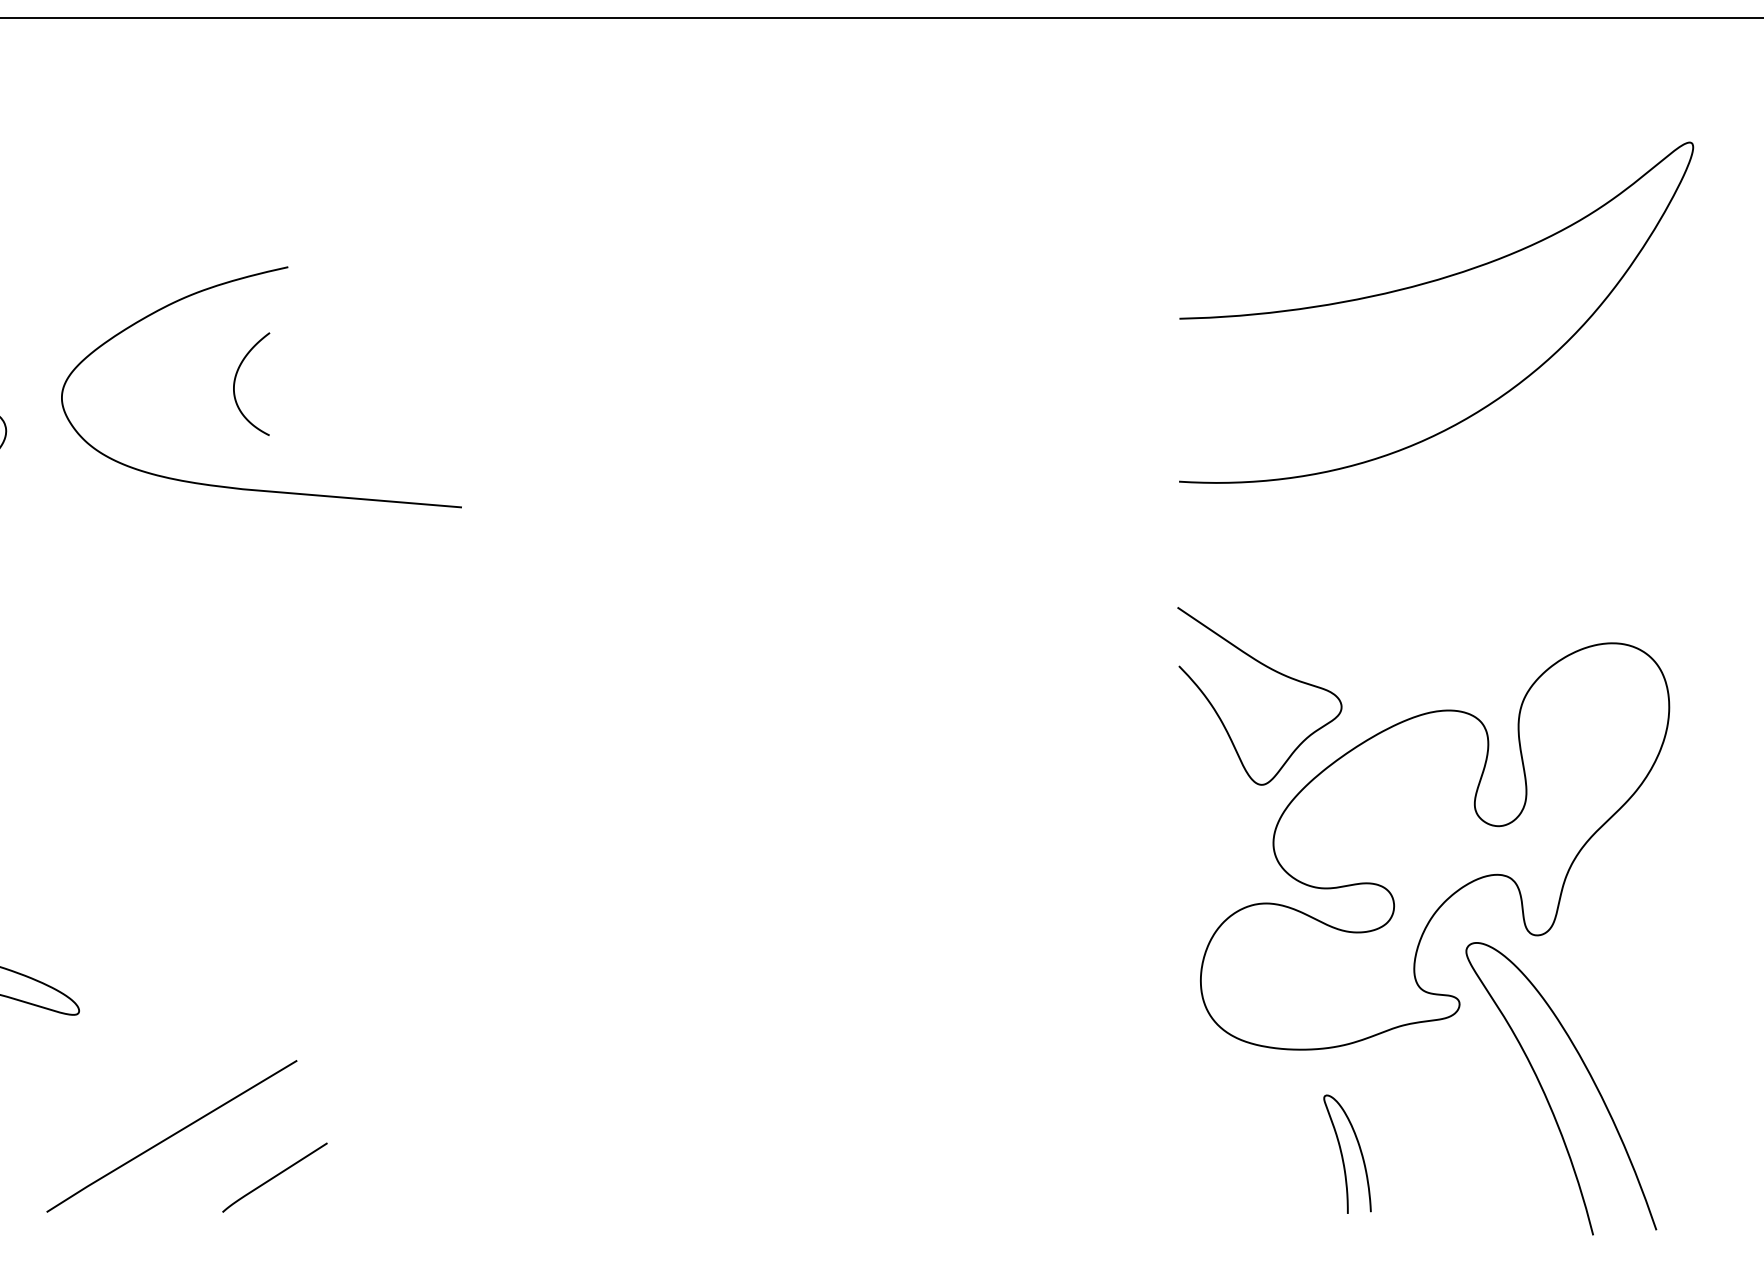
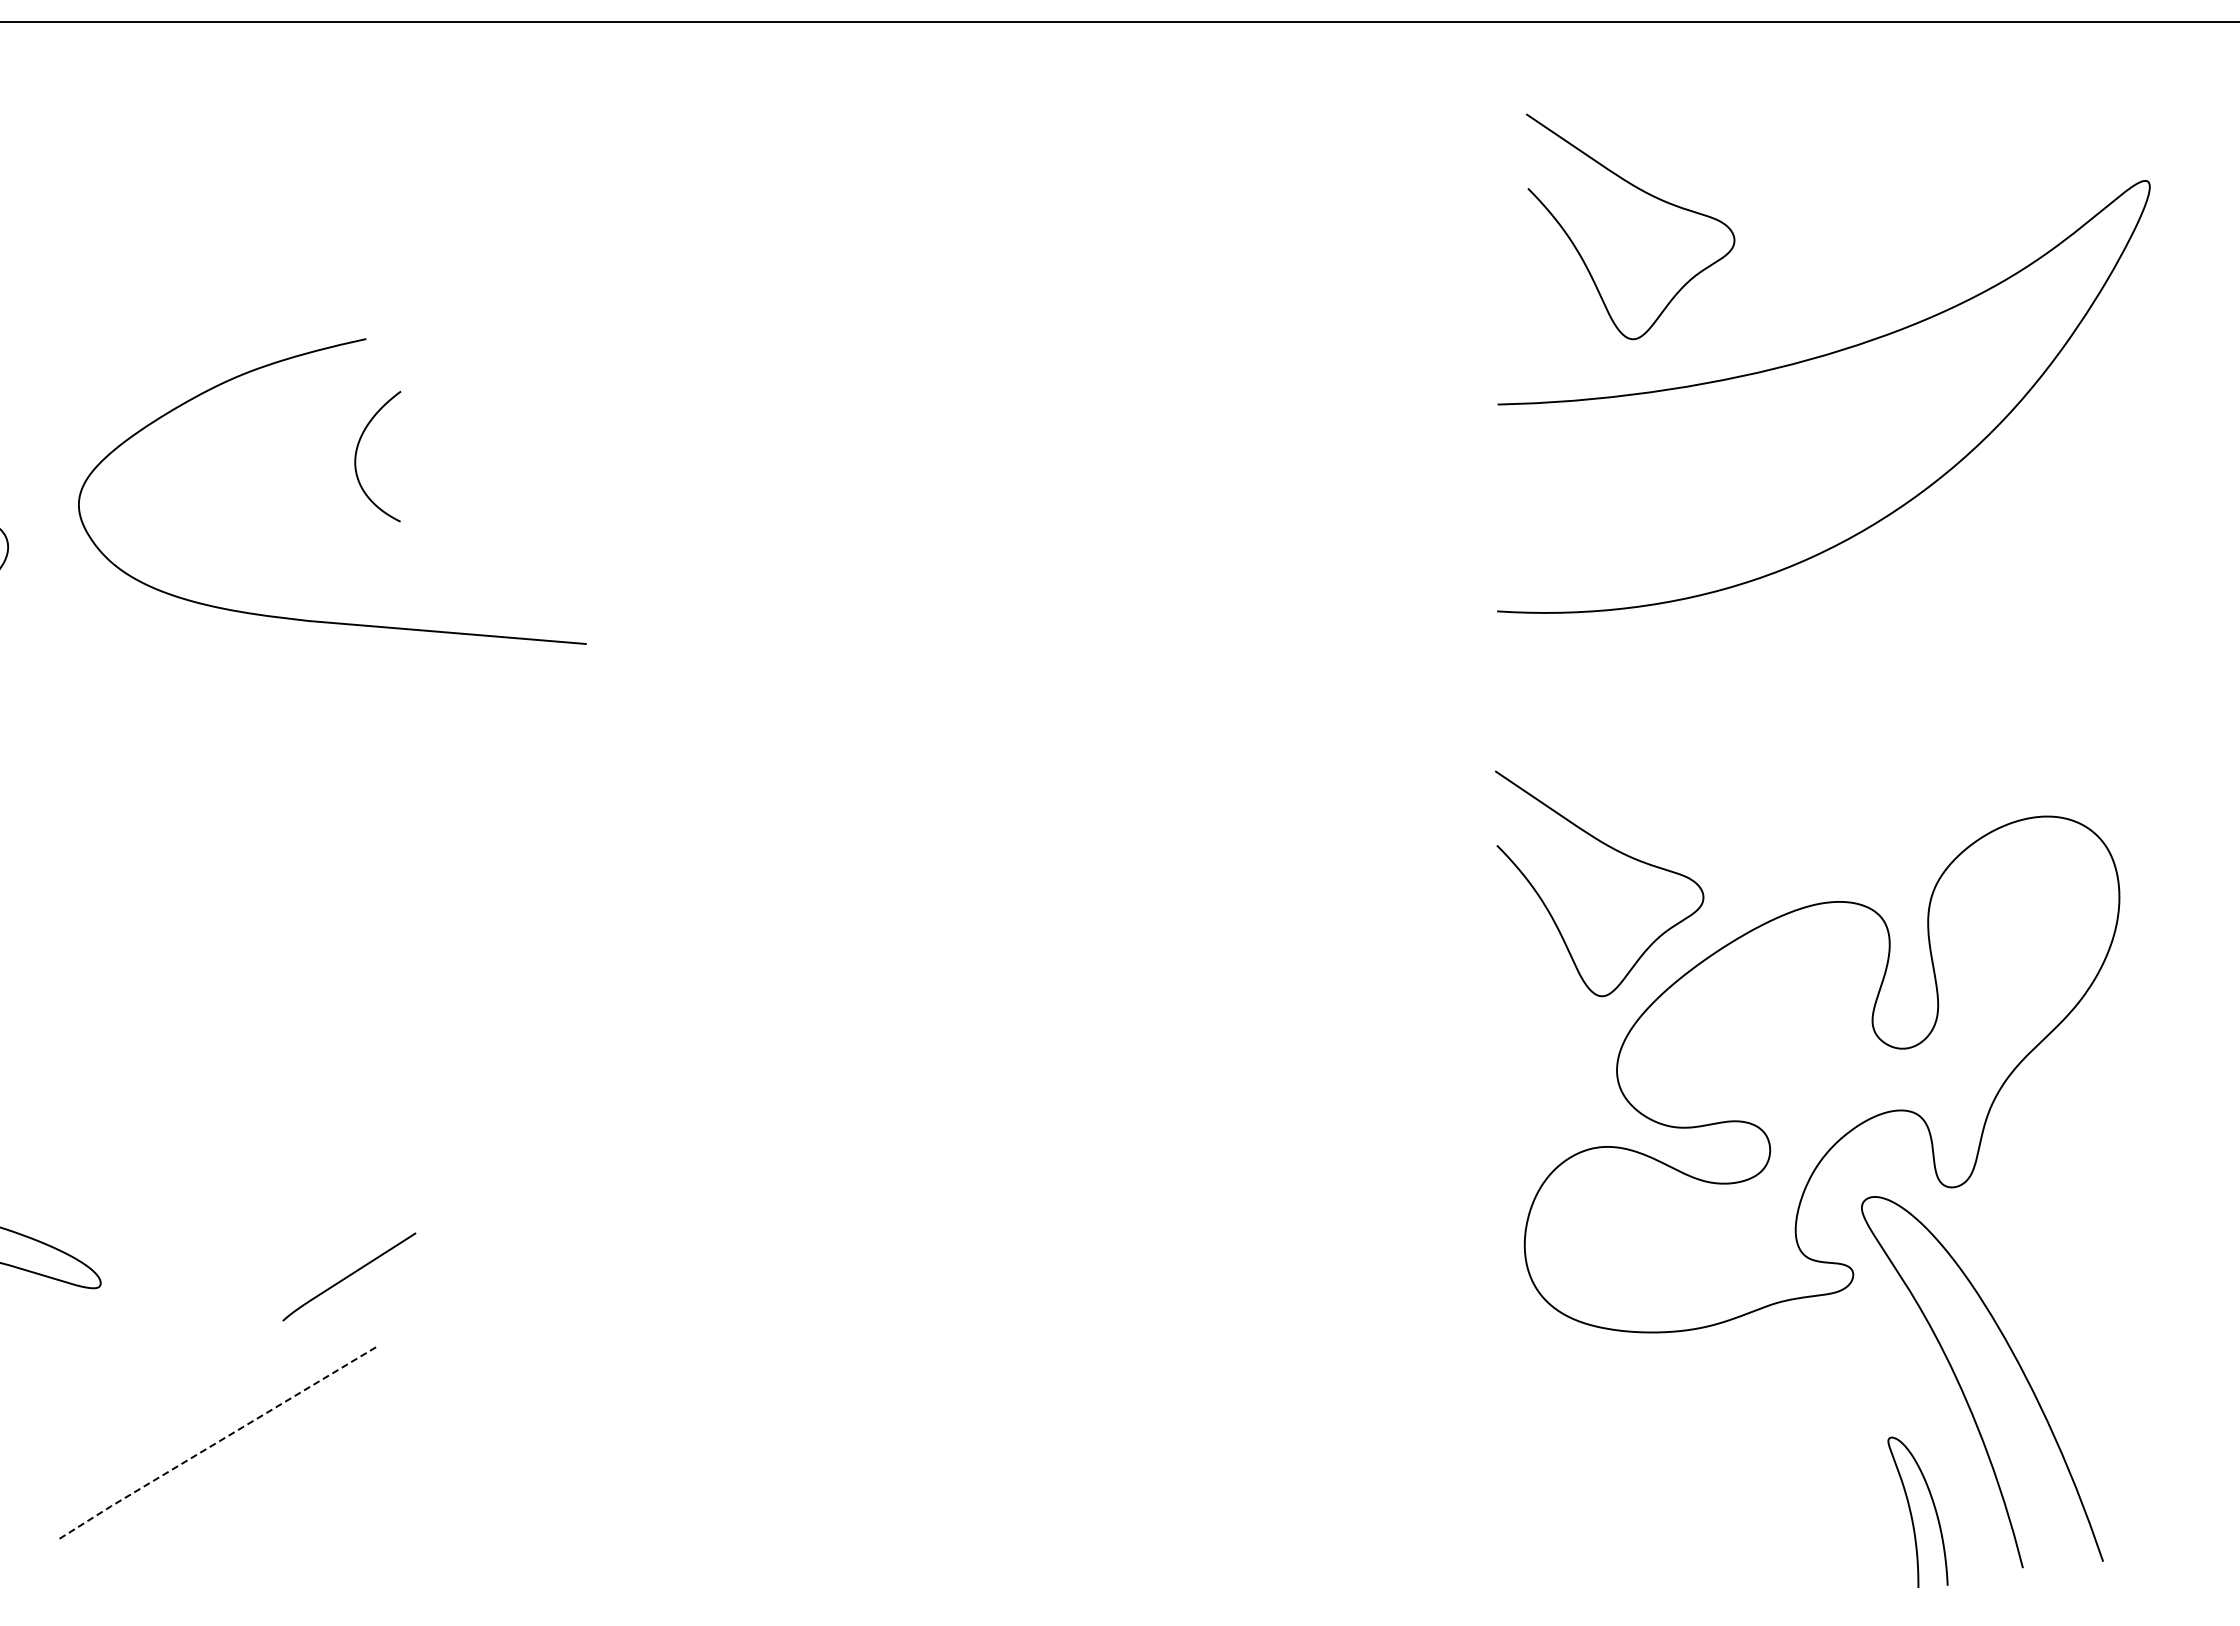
curve: (1297, 153) -> (1647, 194), added
curve: (235, 380) -> (357, 452), moved
line: (171, 1136) -> (217, 1442), solid -> dashed
curve: (1342, 1153) -> (1911, 1511), moved
curve: (275, 1177) -> (349, 1276), moved

